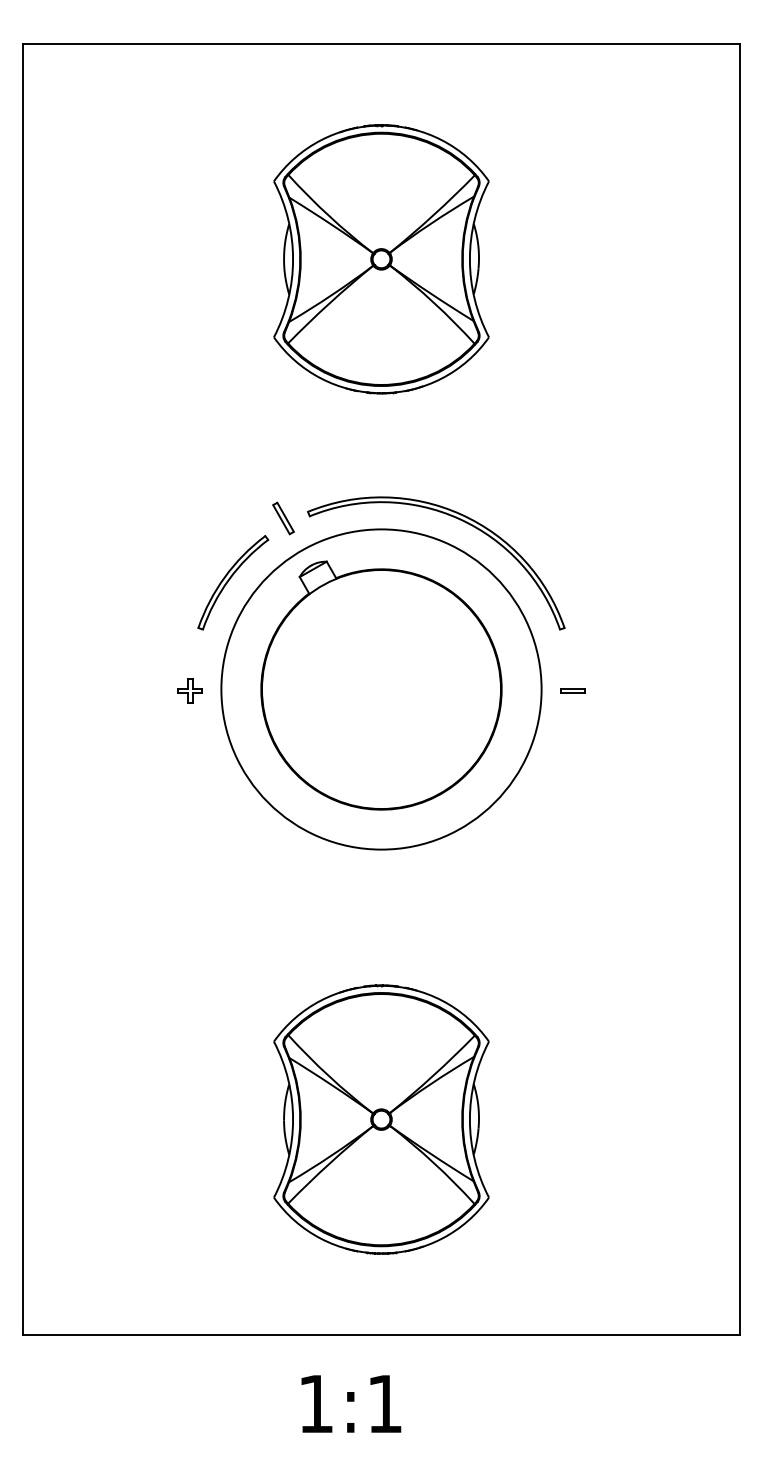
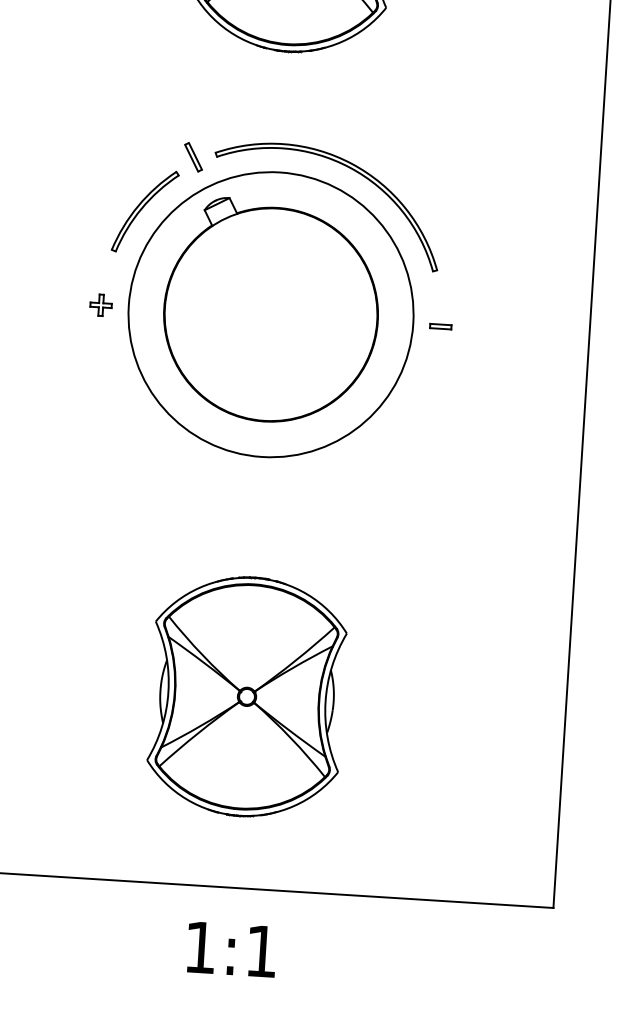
text: (351, 1403) -> (232, 949), moved

